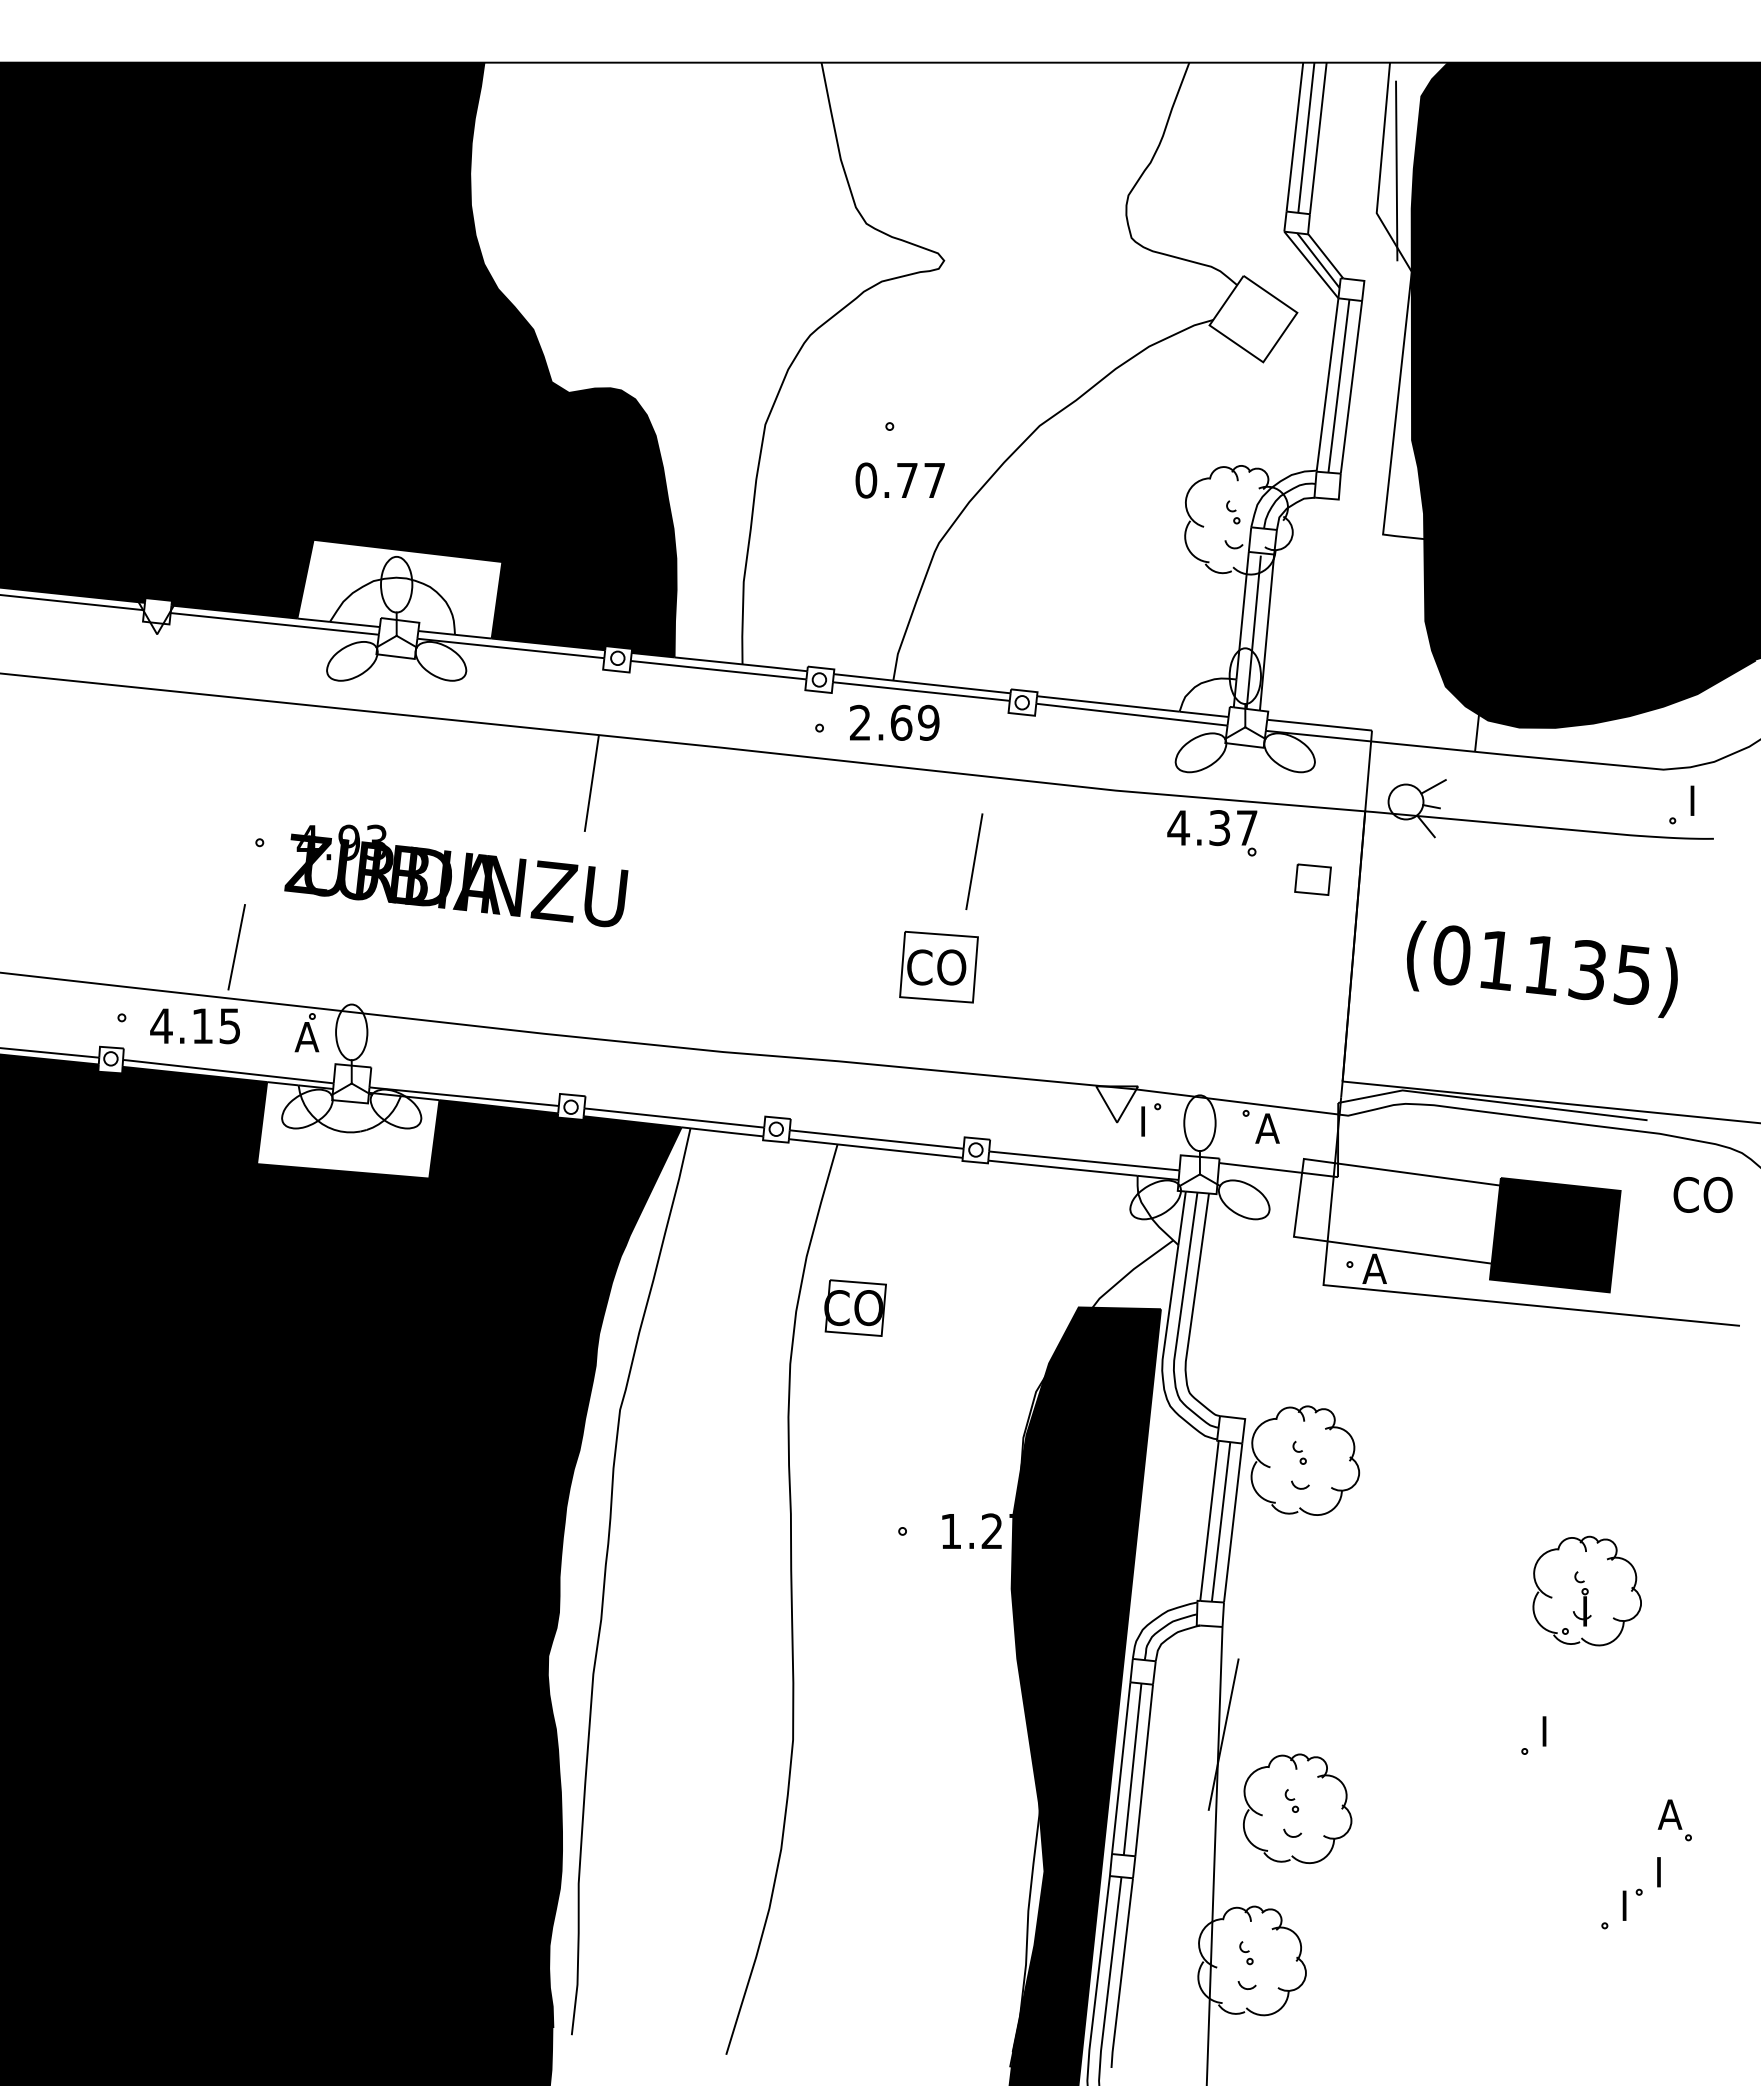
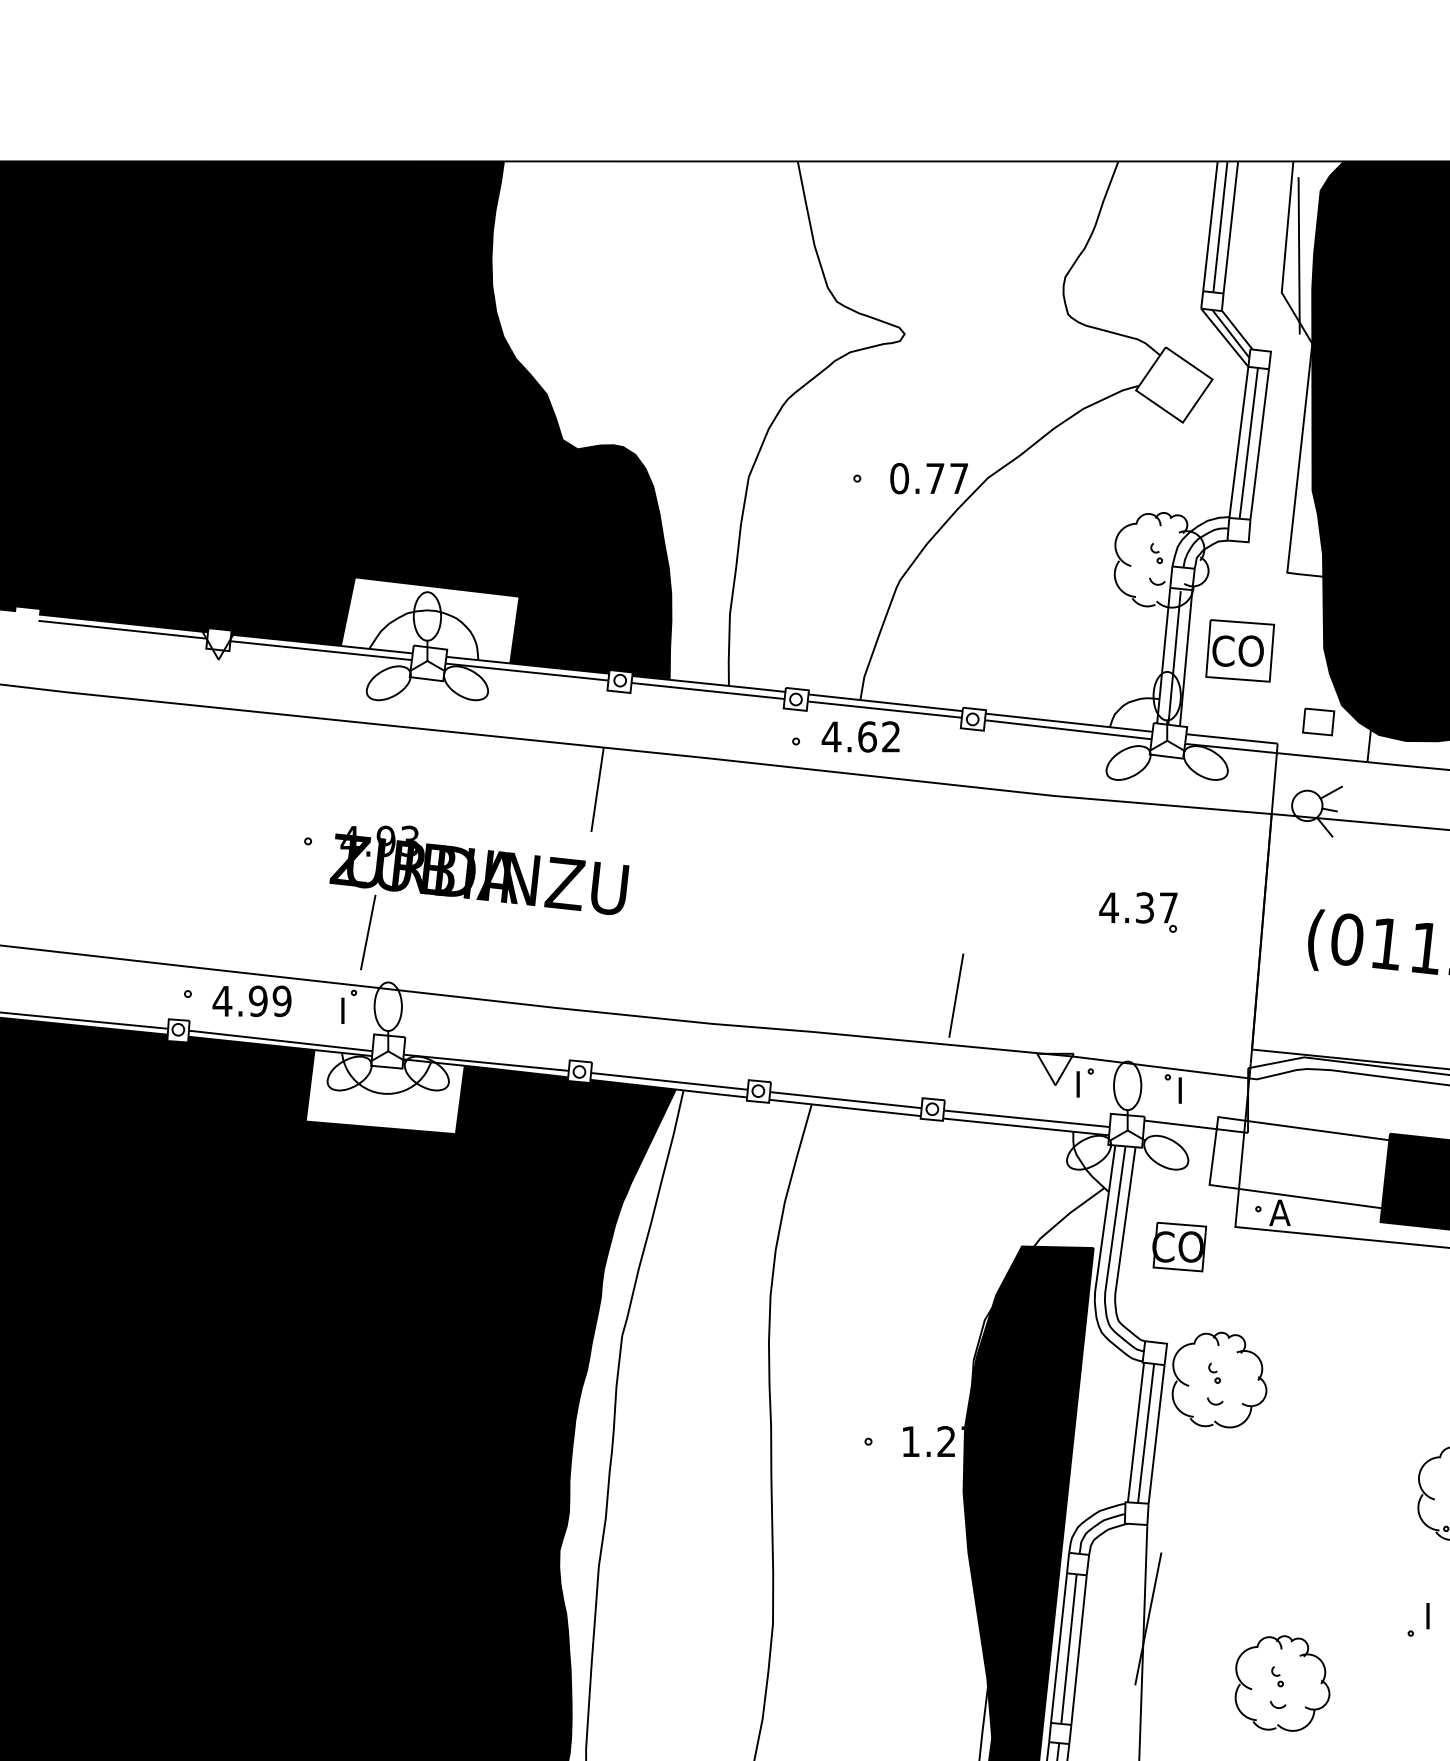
text: (899, 480) -> (928, 478), moved
text: (893, 722) -> (860, 736), 2.69 -> 4.62
part: (1212, 833) -> (1138, 912), moved
line: (974, 861) -> (956, 995), moved
part: (1312, 879) -> (1318, 721), moved
line: (236, 947) -> (368, 932), moved
part: (938, 966) -> (1239, 650), moved
text: (215, 1026) -> (269, 1001), 4.15 -> 4.99
text: (306, 1037) -> (348, 1011), A -> I
text: (1267, 1128) -> (1186, 1090), A -> I
part: (855, 1307) -> (1179, 1246), moved
part: (1297, 1808) -> (1282, 1683), moved

